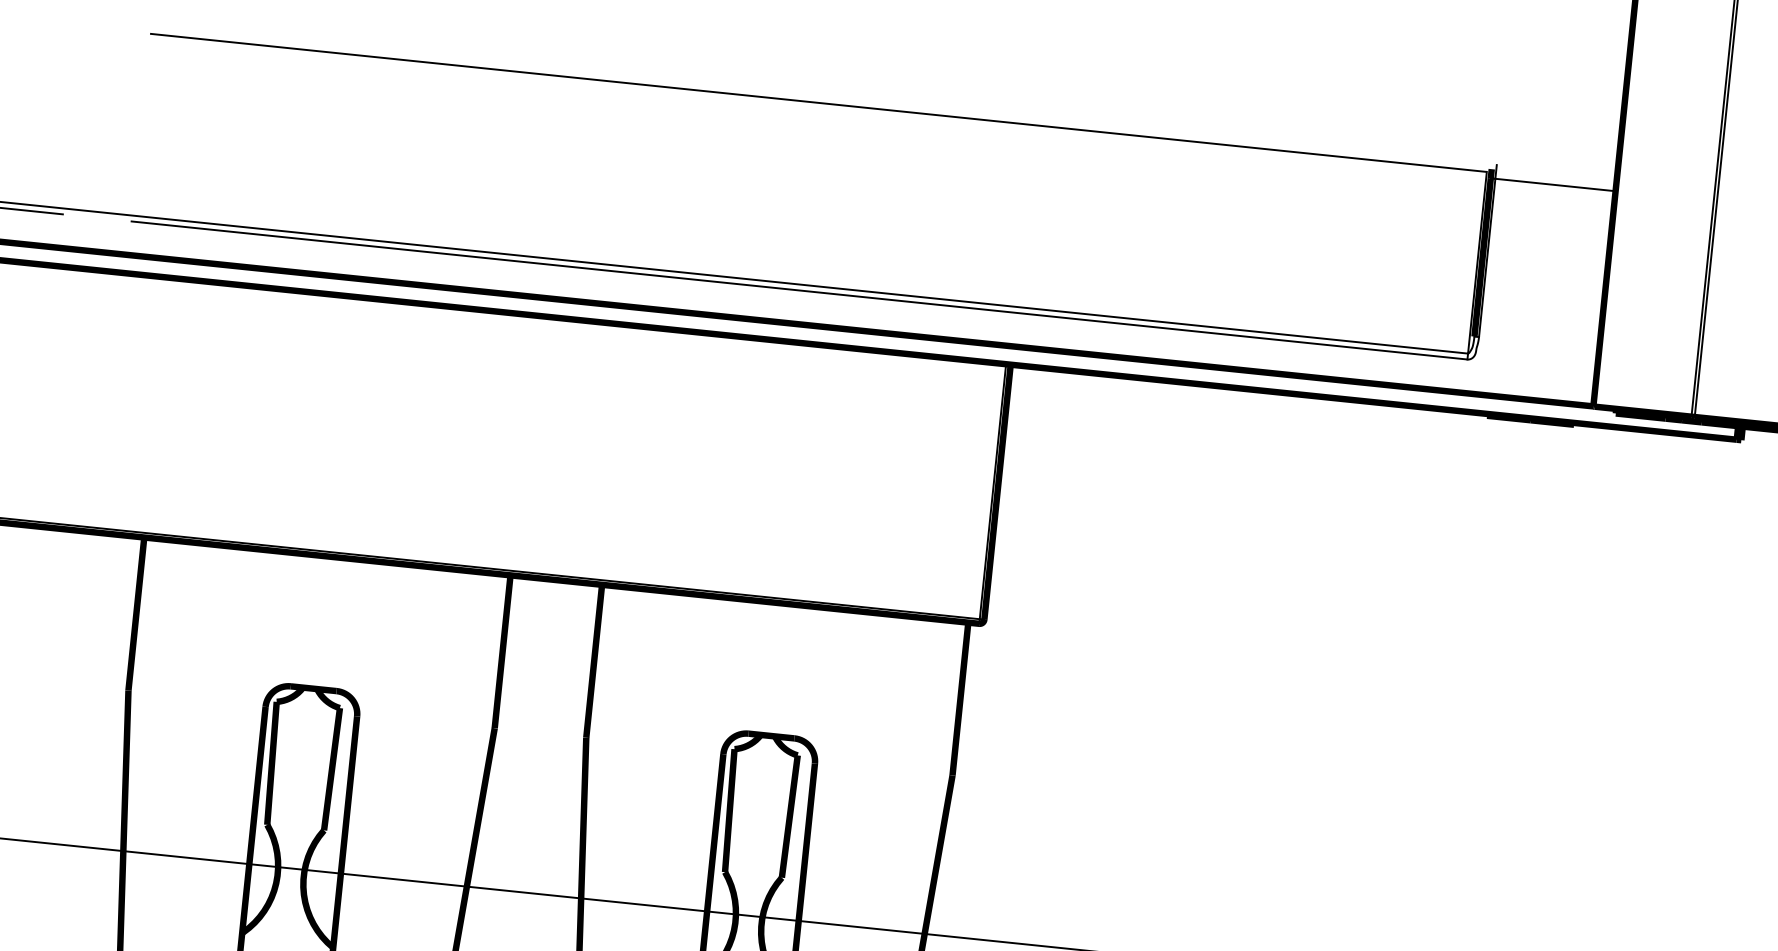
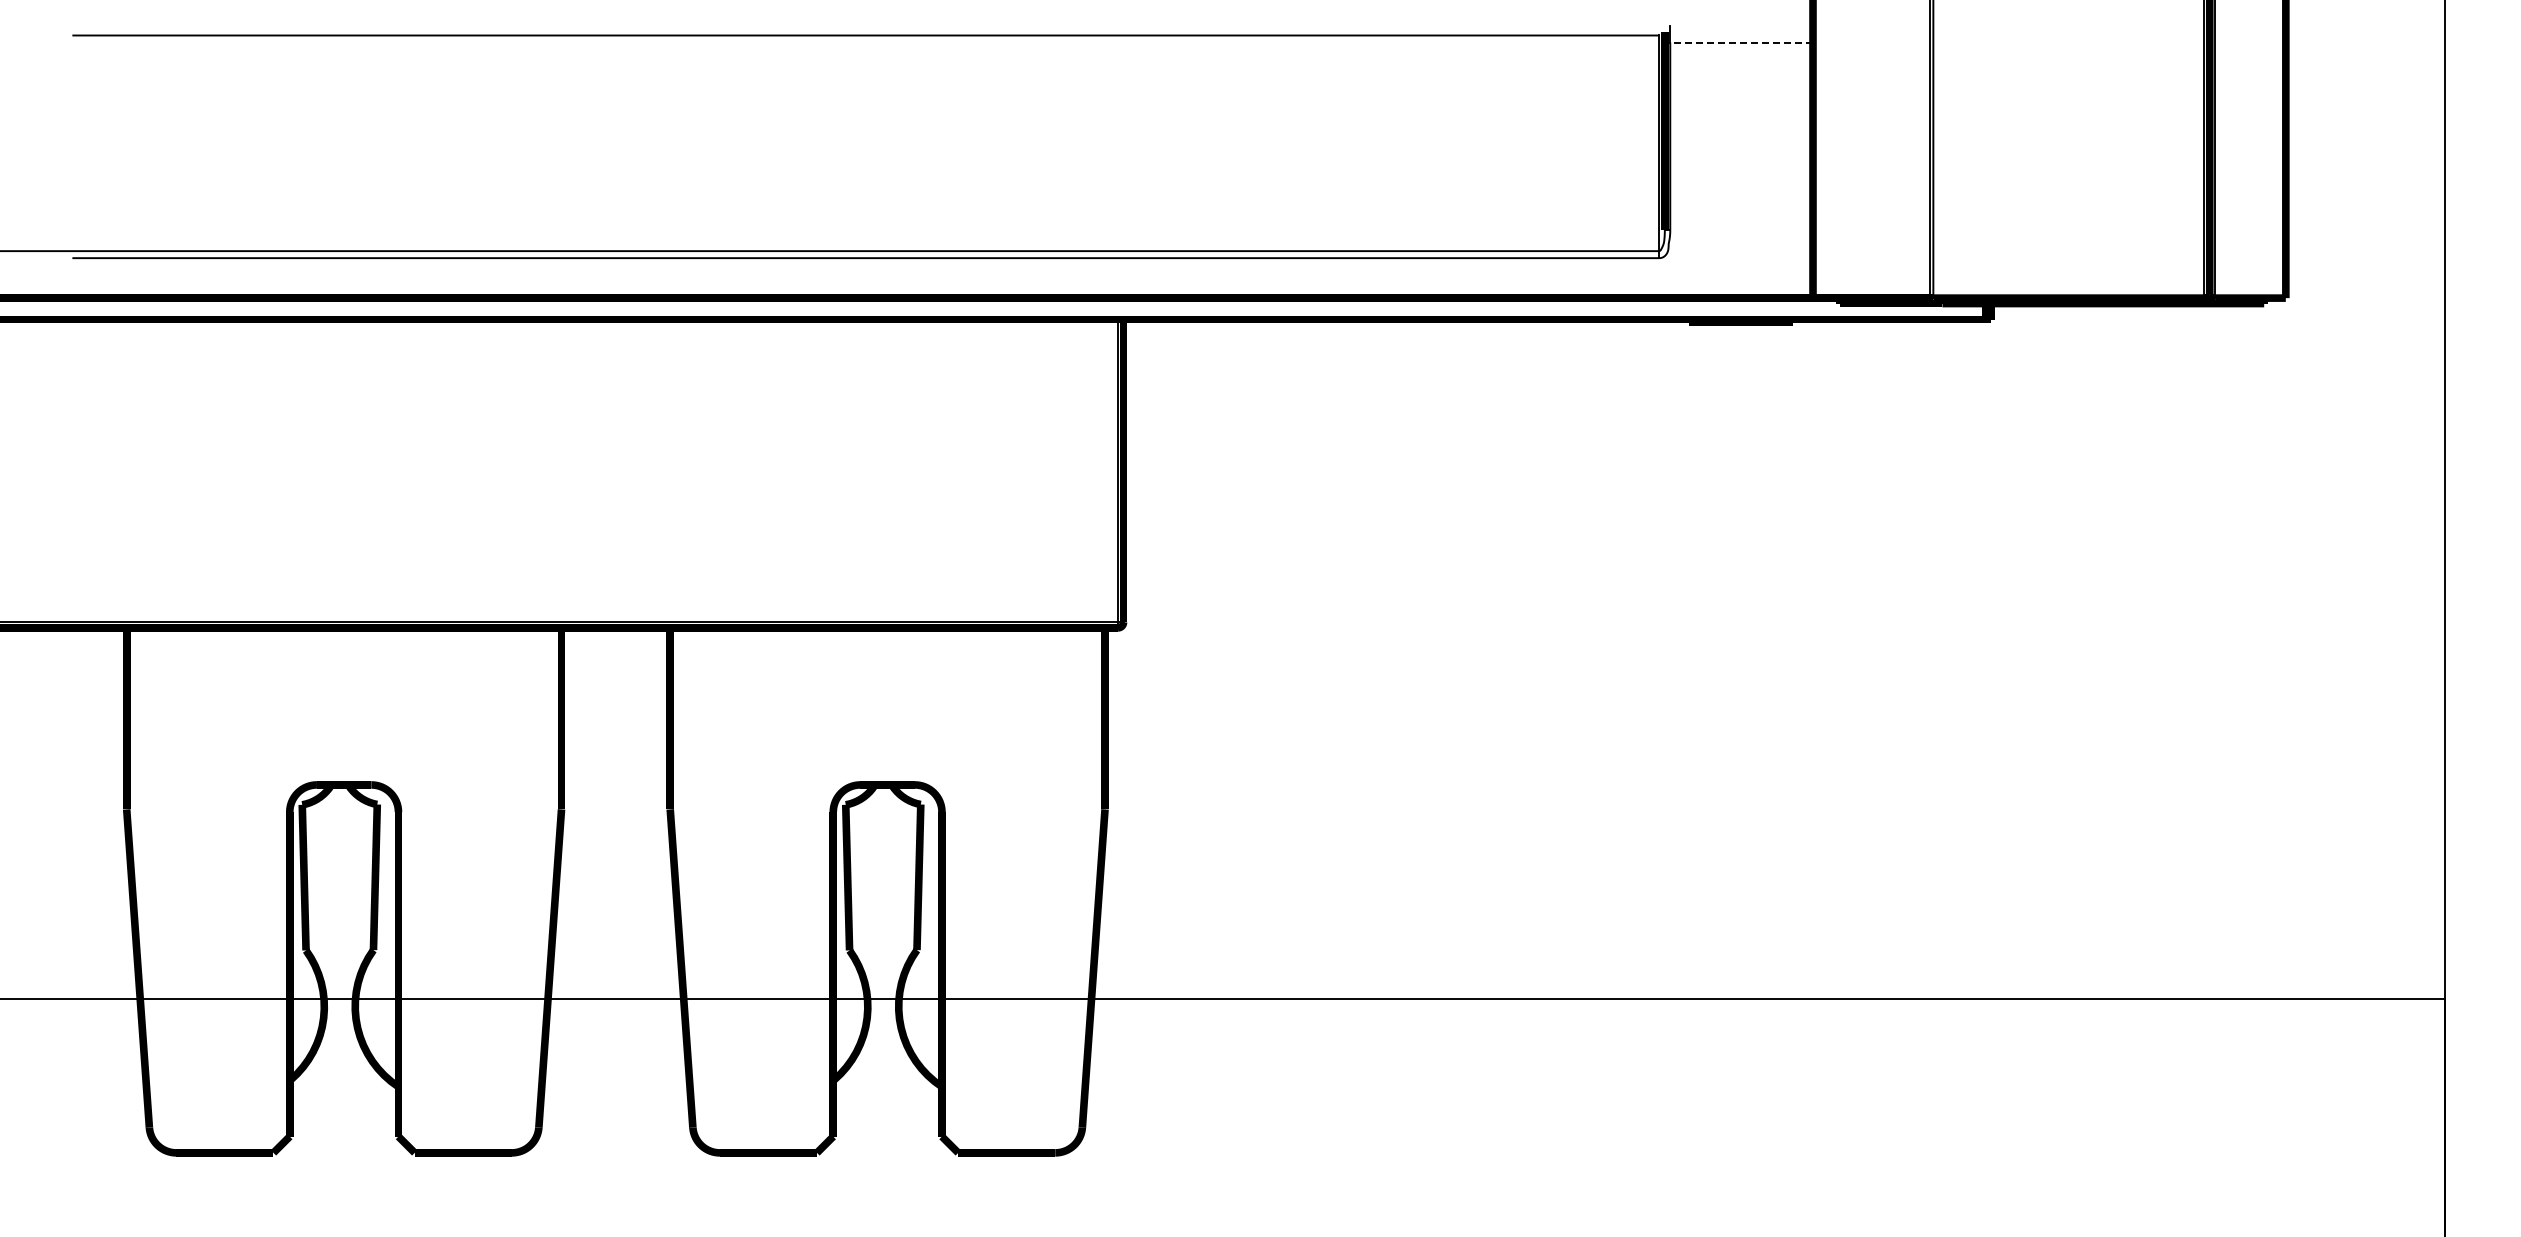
line: (1555, 185) -> (1741, 42), solid -> dashed

